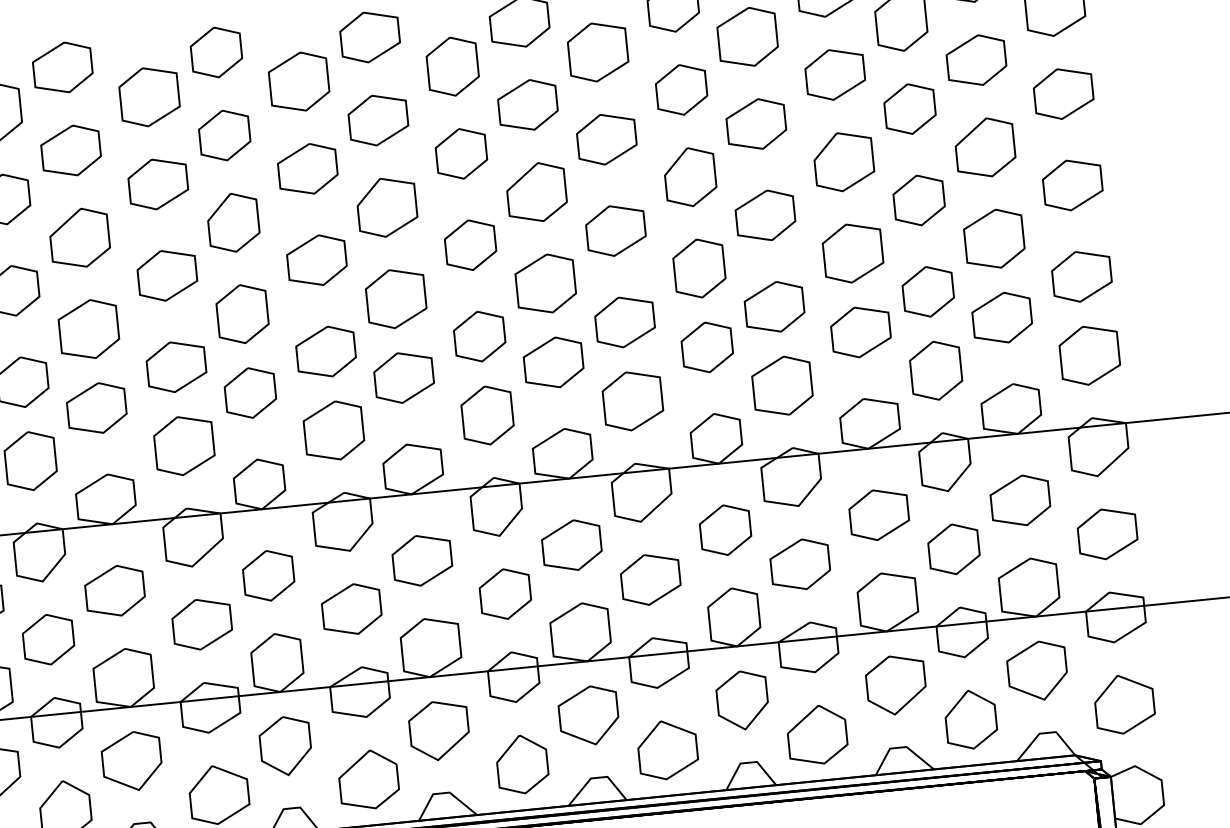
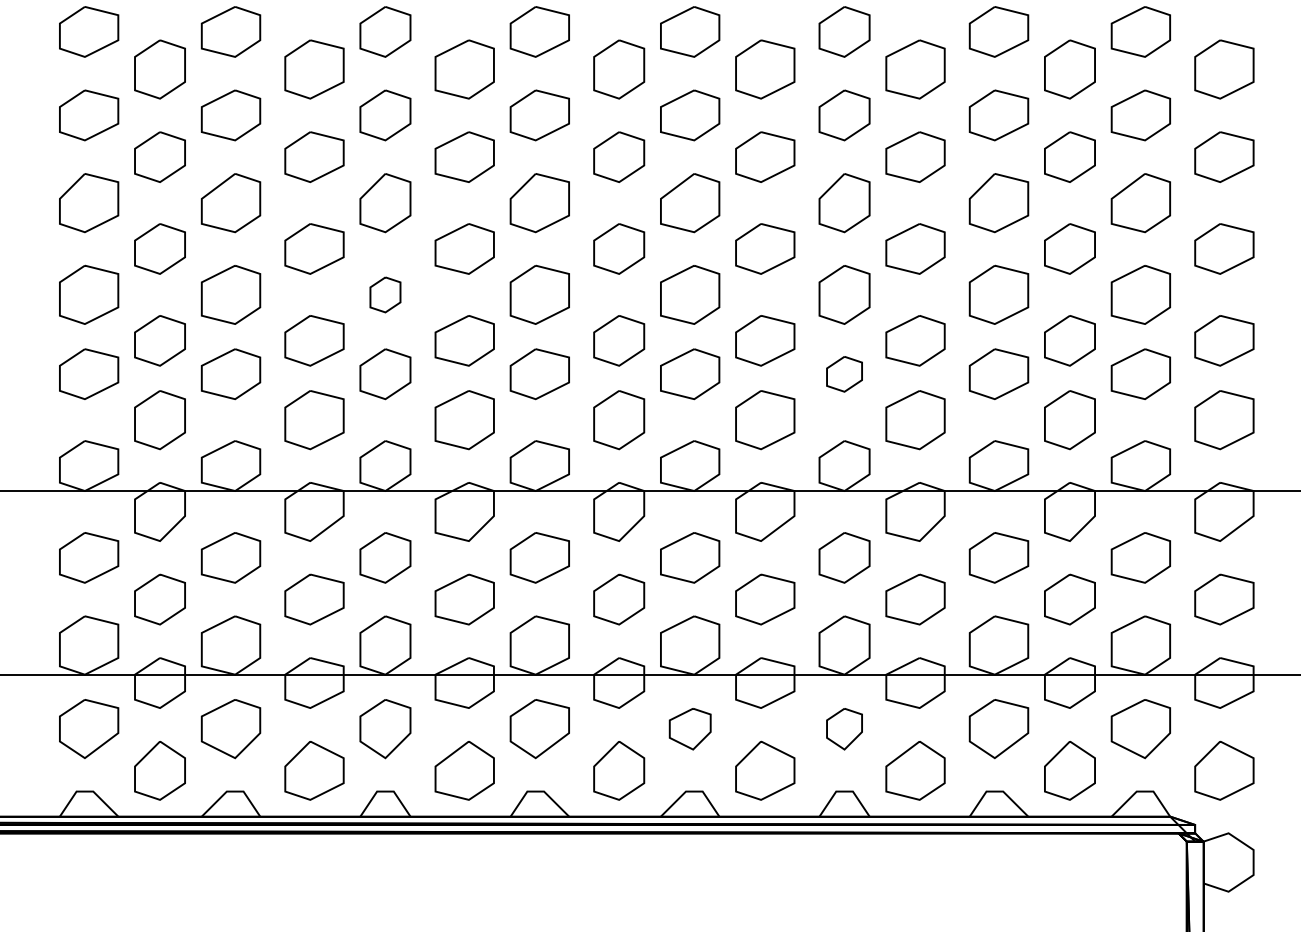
part: (242, 313) -> (385, 294), size x0.6
part: (707, 347) -> (844, 374), size x0.7
part: (742, 701) -> (844, 729), size x0.7
part: (589, 716) -> (690, 729), size x0.7

